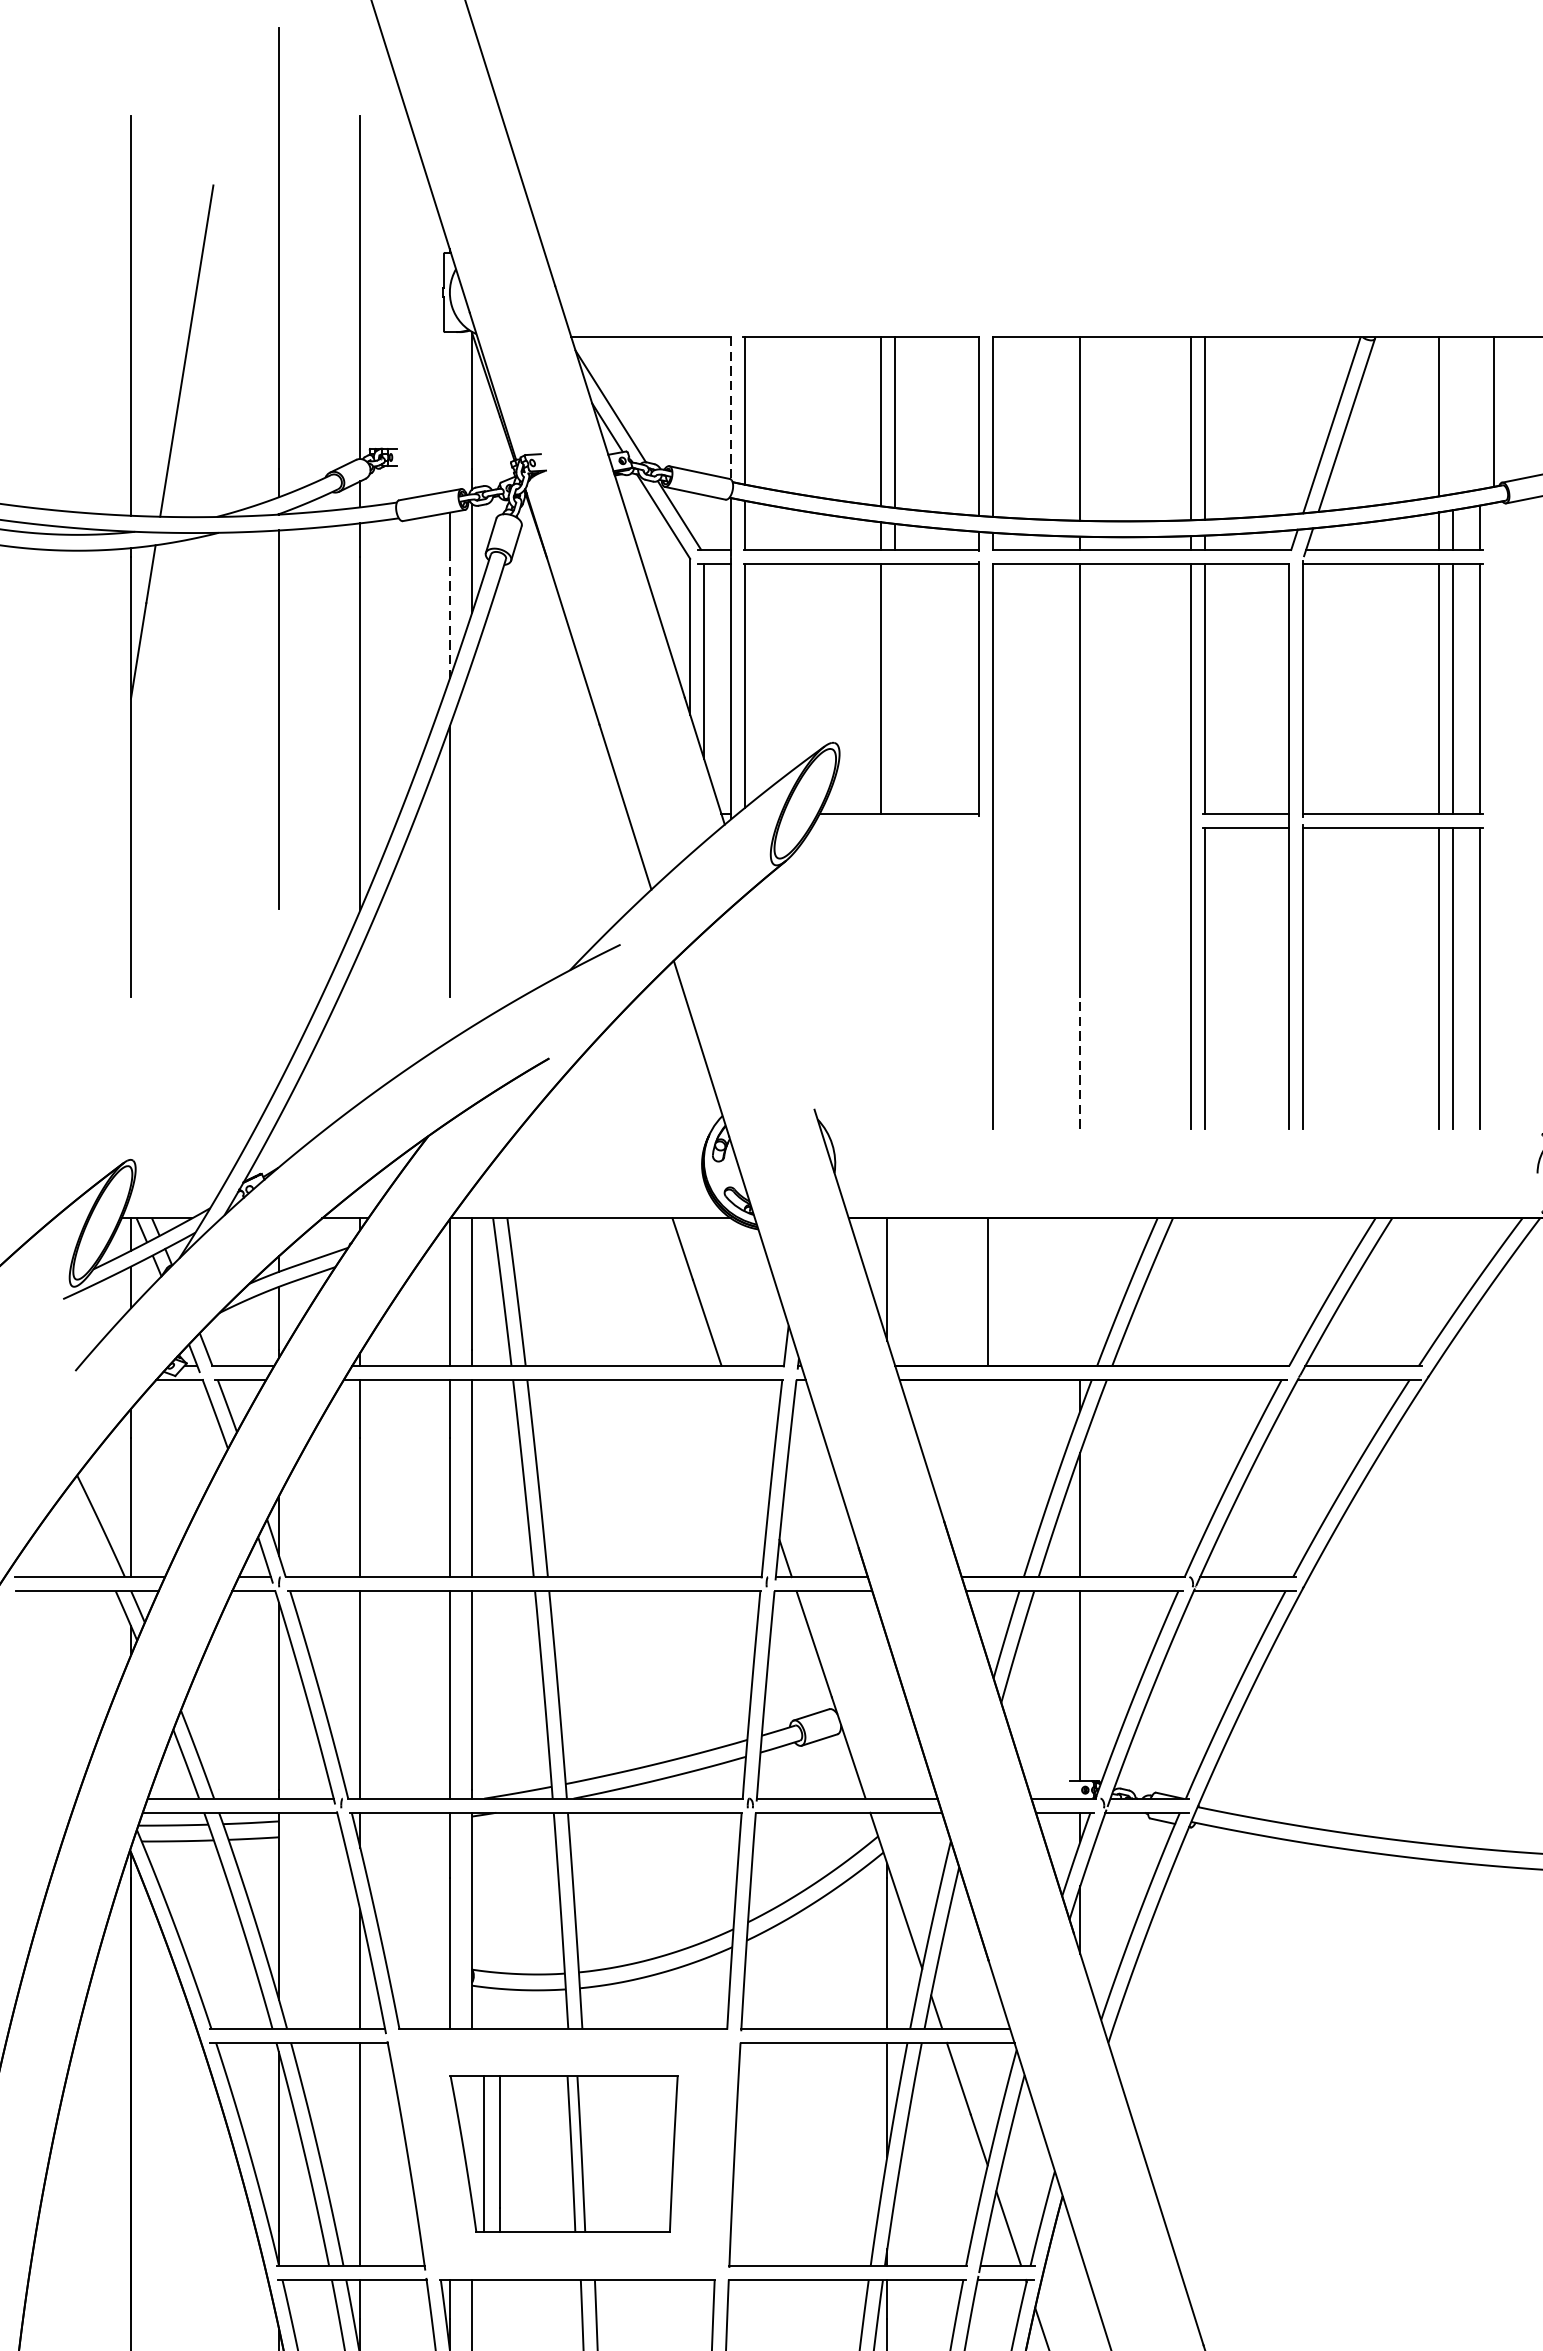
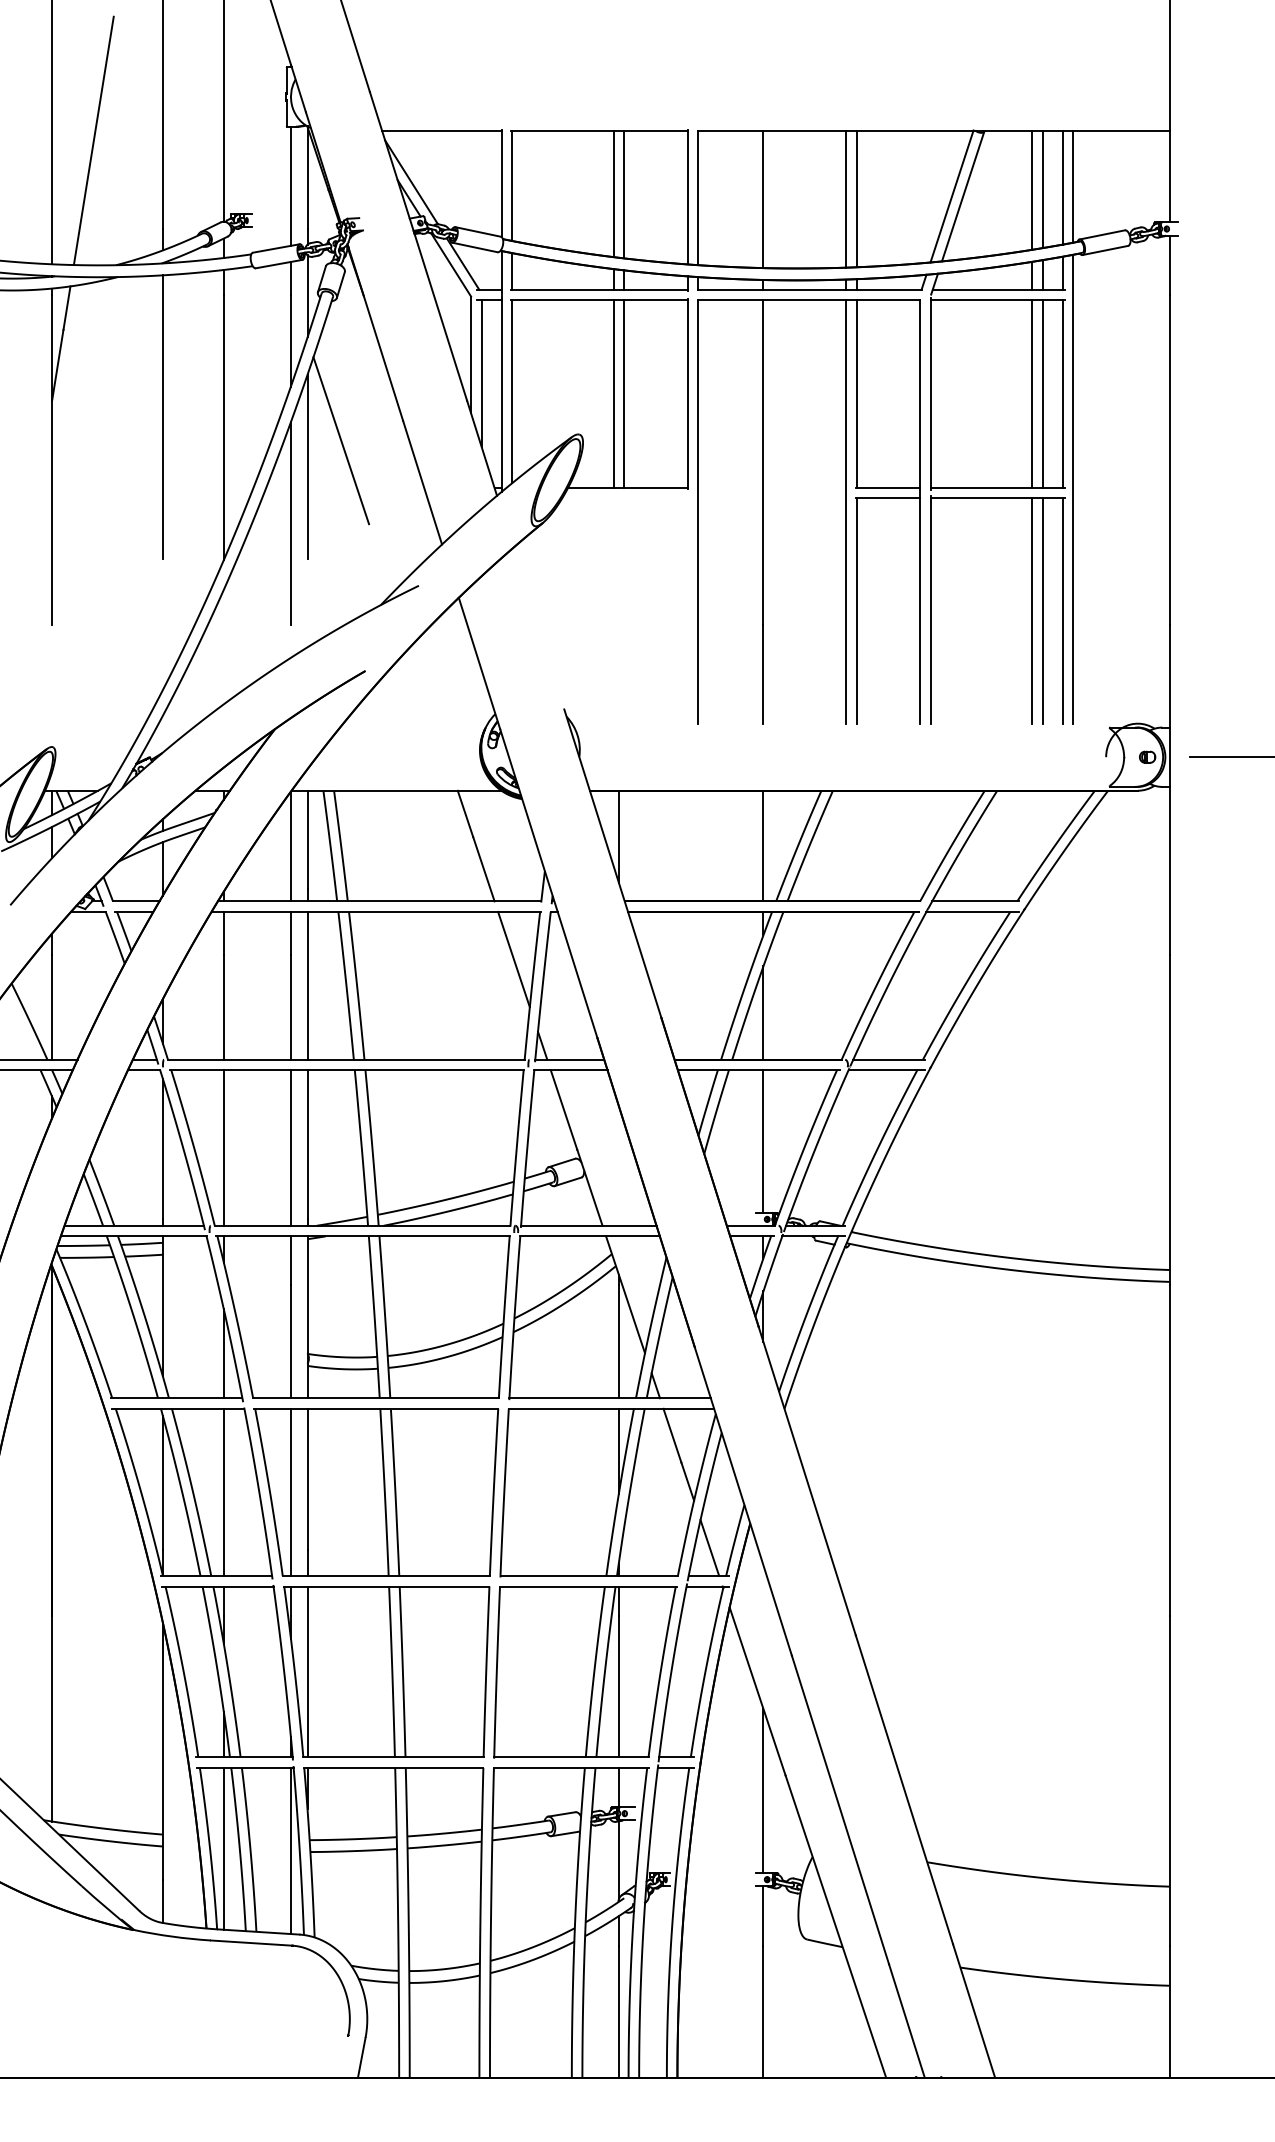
line: (730, 409) -> (501, 184), dashed -> solid
line: (449, 410) -> (290, 185), added
line: (1479, 413) -> (1062, 187), added
line: (1452, 415) -> (1042, 189), added
line: (449, 617) -> (290, 340), dashed -> solid
line: (894, 688) -> (624, 393), added
line: (517, 750) -> (341, 440), added
line: (471, 785) -> (307, 466), added
line: (1493, 814) -> (1073, 488), added
line: (1080, 1061) -> (763, 673), dashed -> solid
line: (988, 1291) -> (763, 845), moved
line: (746, 1443) -> (513, 959), added
part: (563, 2154) -> (376, 1492), size x1.43

